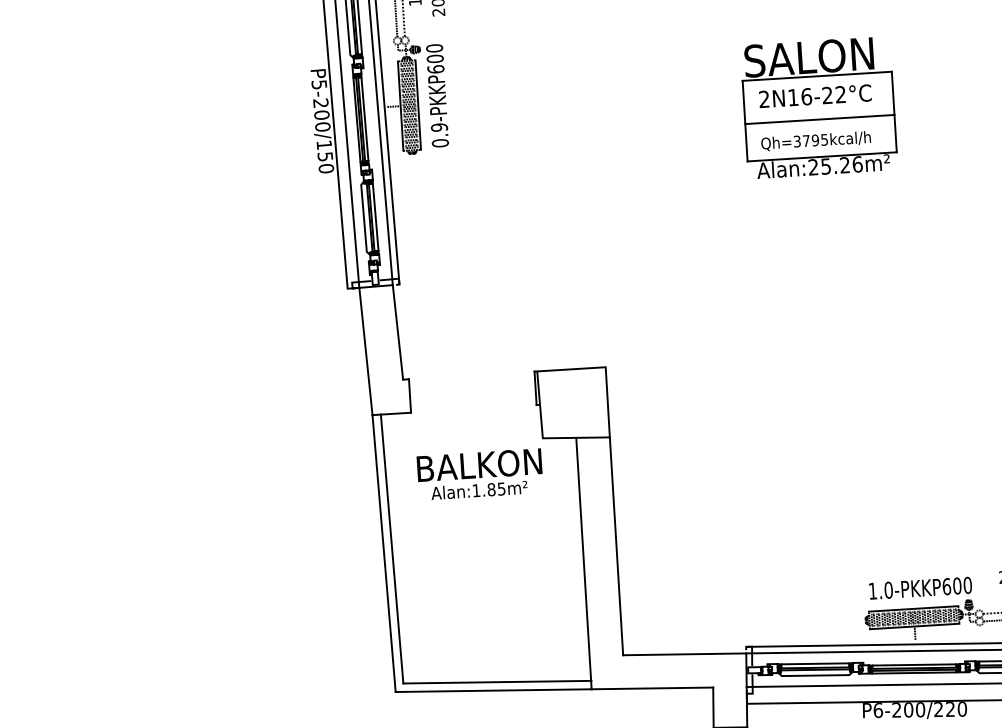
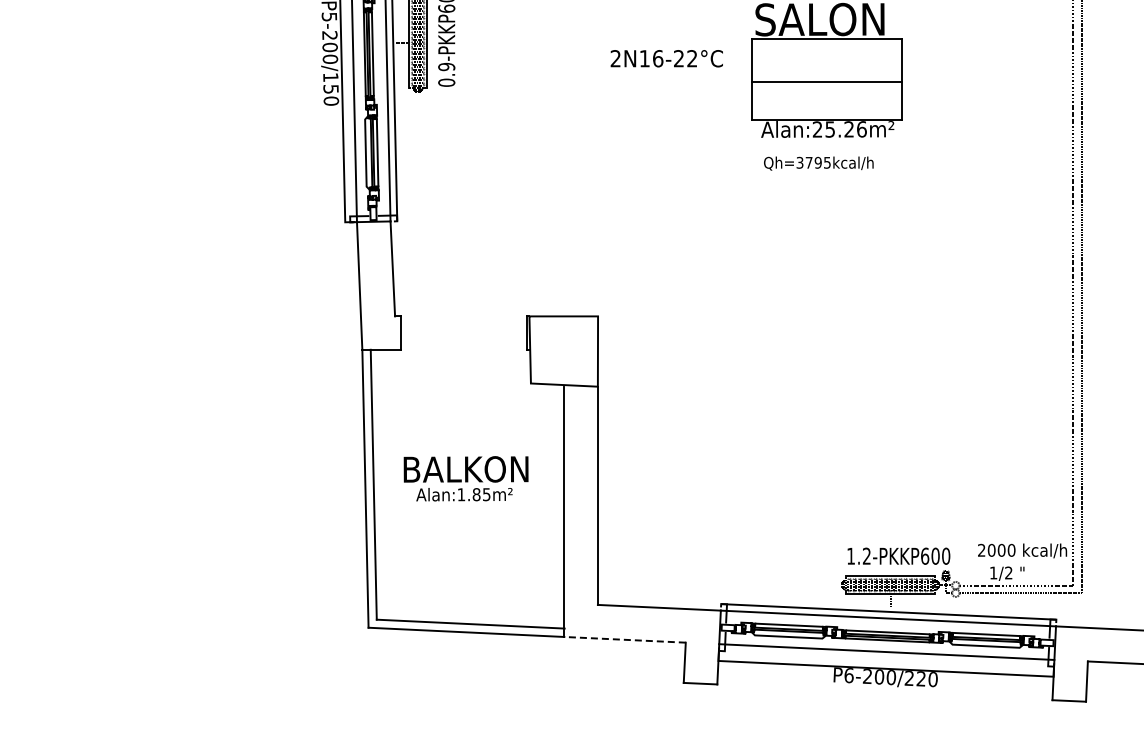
text: (815, 96) -> (666, 58), moved
text: (815, 141) -> (818, 163), moved
text: (479, 474) -> (465, 478), moved
text: (888, 589) -> (866, 555), 1.0-PKKP600 -> 1.2-PKKP600
line: (652, 688) -> (625, 639), solid -> dashed

